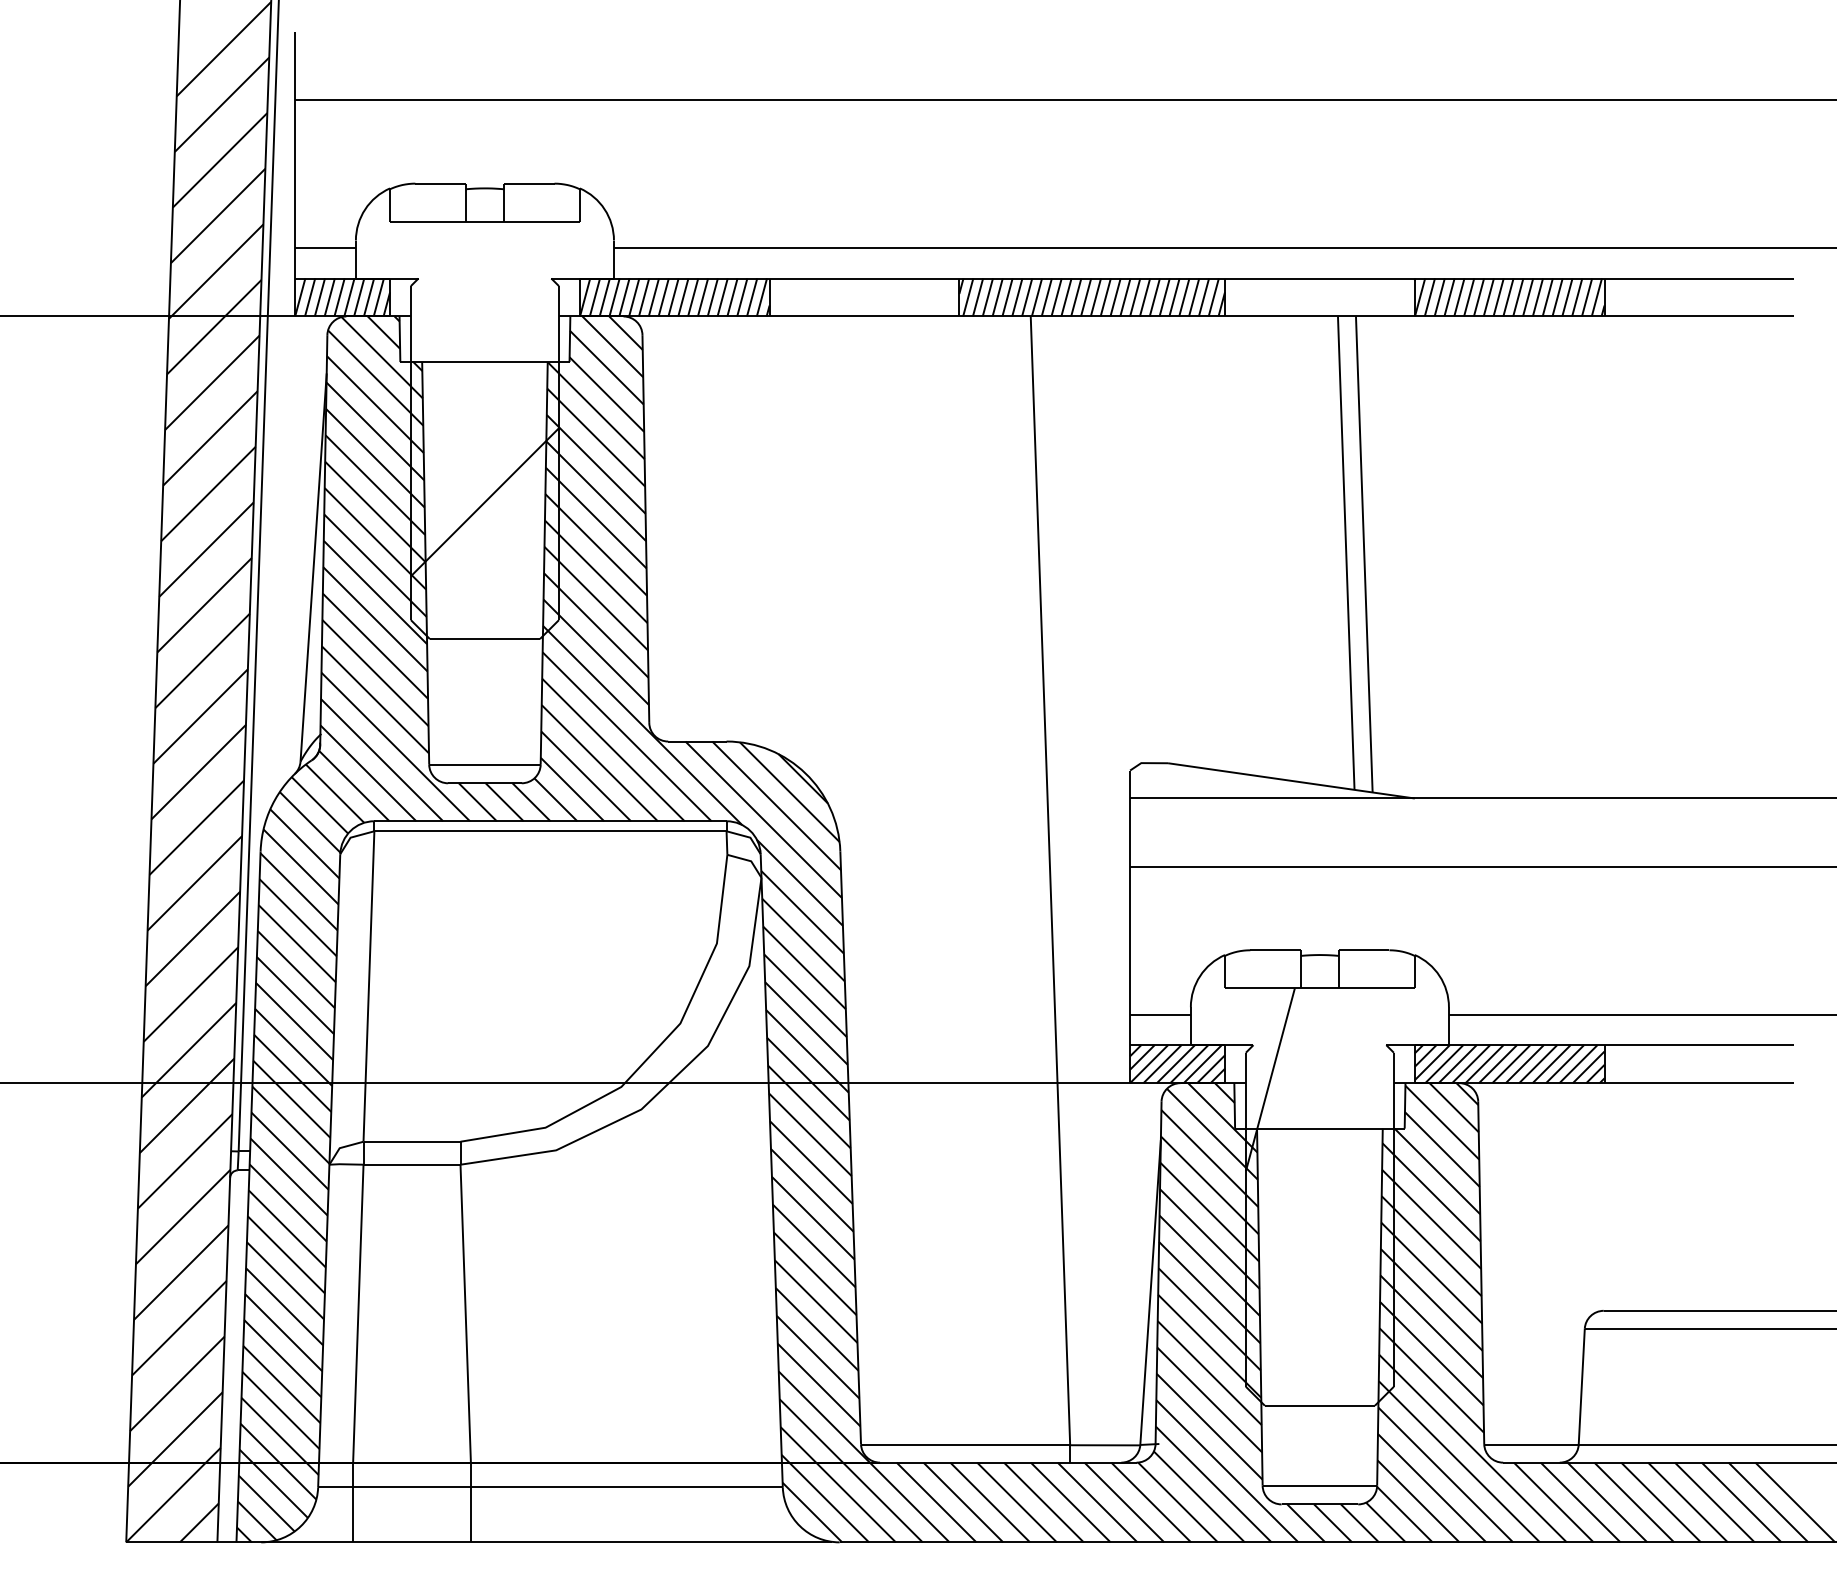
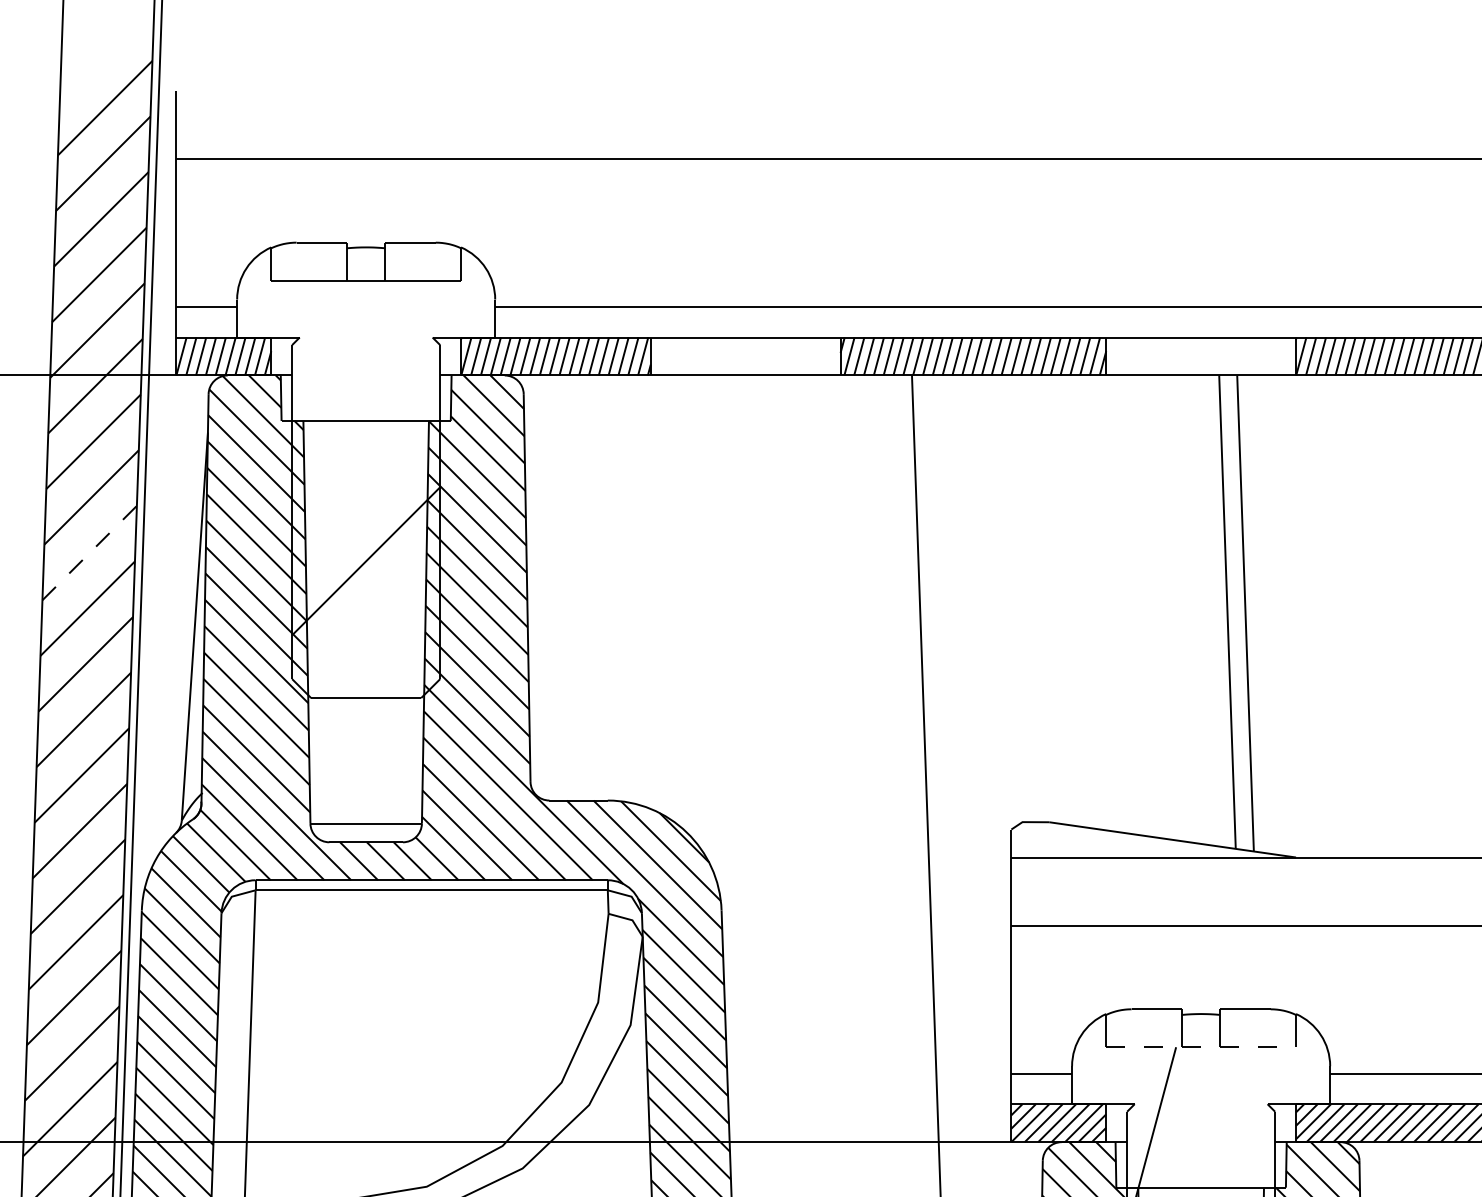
line: (208, 494) -> (89, 553), solid -> dashed
line: (1319, 988) -> (1200, 1047), solid -> dashed

